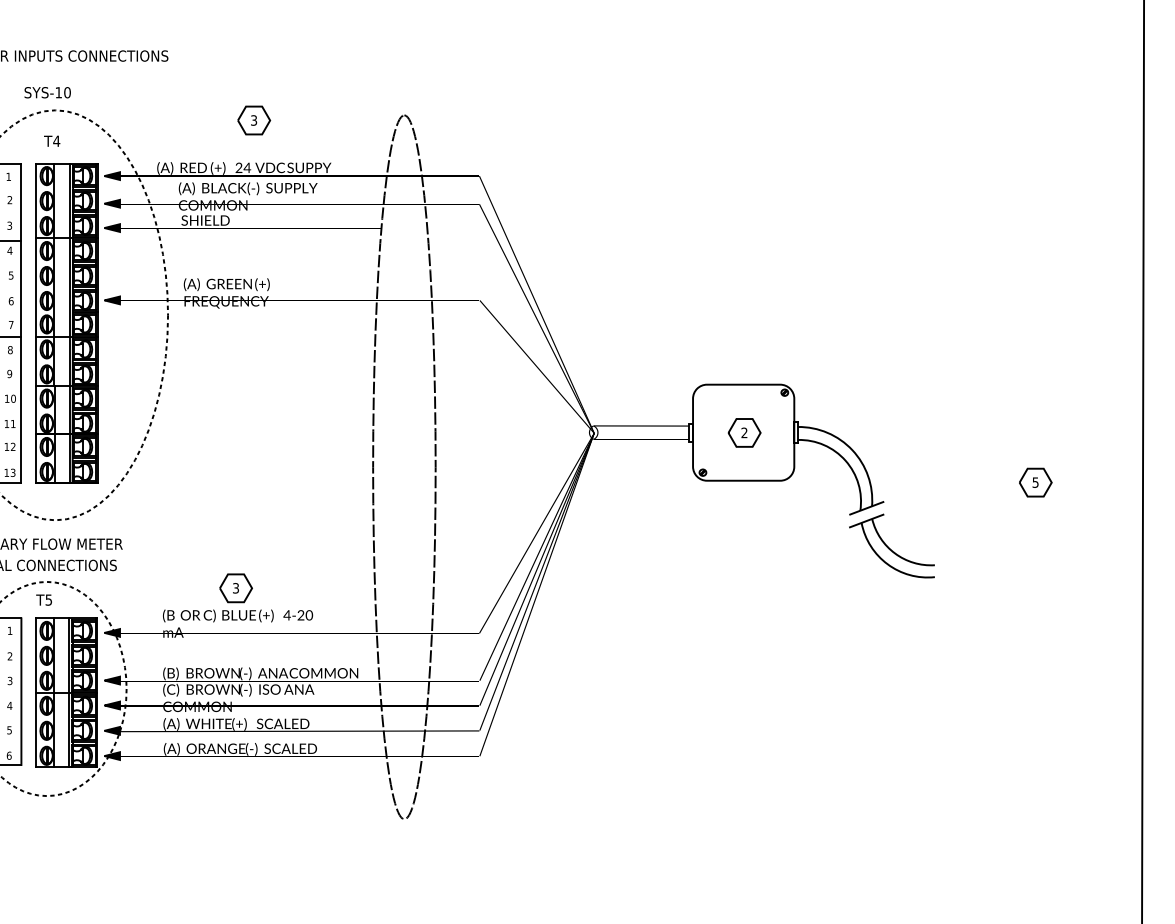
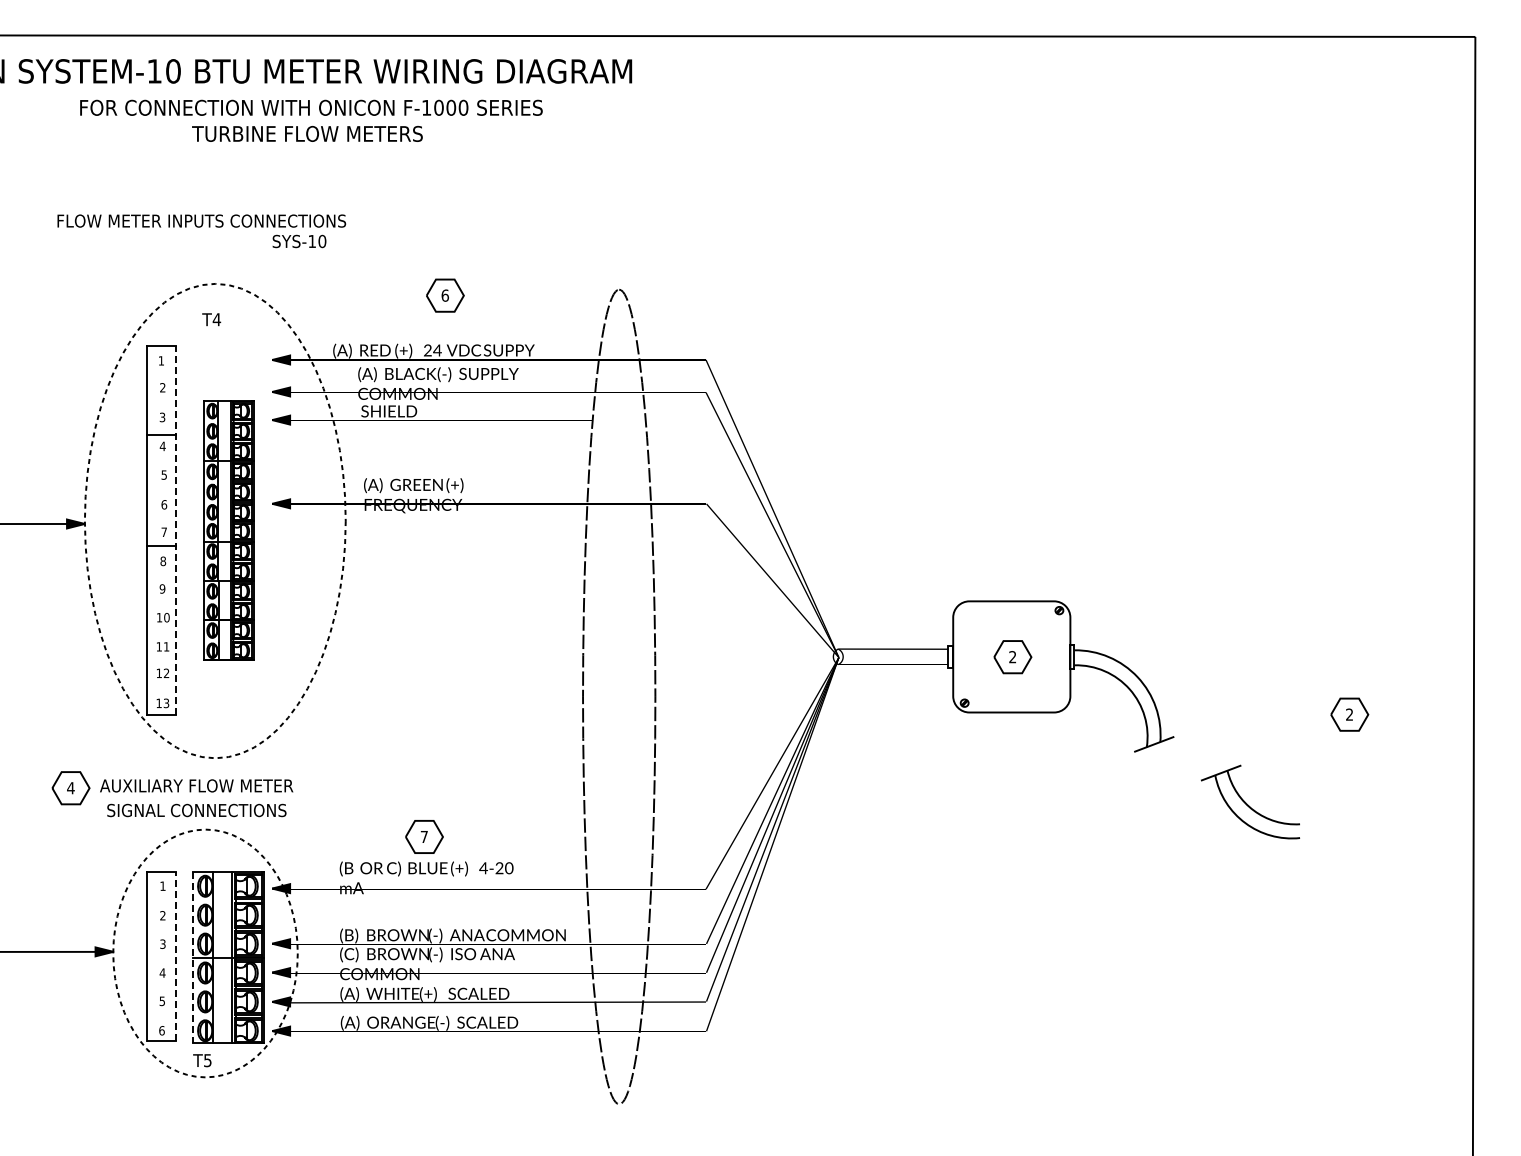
text: (47, 92) -> (299, 241), moved
text: (253, 120) -> (444, 295), 3 -> 6
line: (20, 323) -> (175, 530), solid -> dashed
part: (66, 323) -> (228, 530), size x0.7
text: (1035, 482) -> (1349, 714), 5 -> 2
part: (892, 545) -> (1250, 801), moved
text: (235, 587) -> (423, 836), 3 -> 7
text: (44, 600) -> (202, 1060), moved
line: (21, 691) -> (176, 956), solid -> dashed
line: (36, 692) -> (193, 957), solid -> dashed

